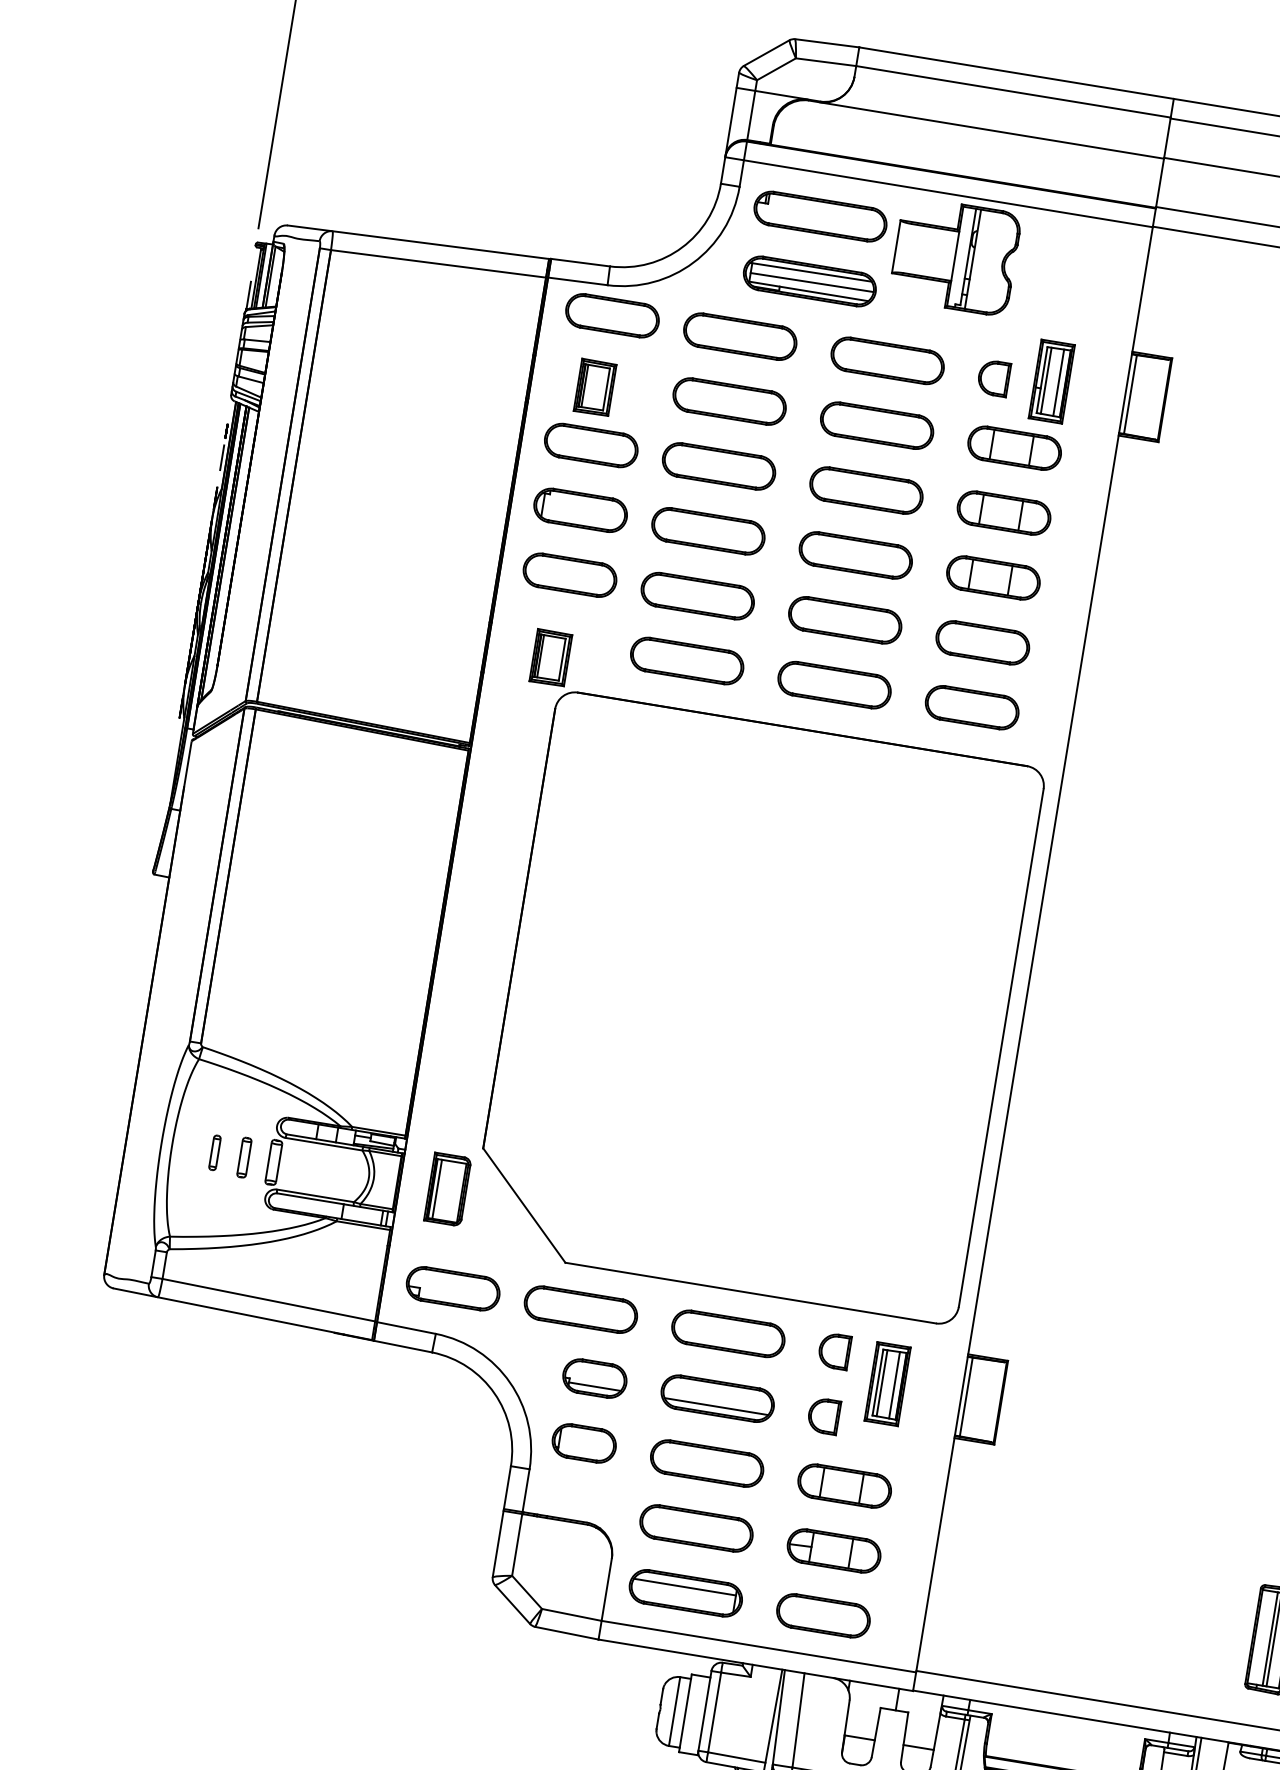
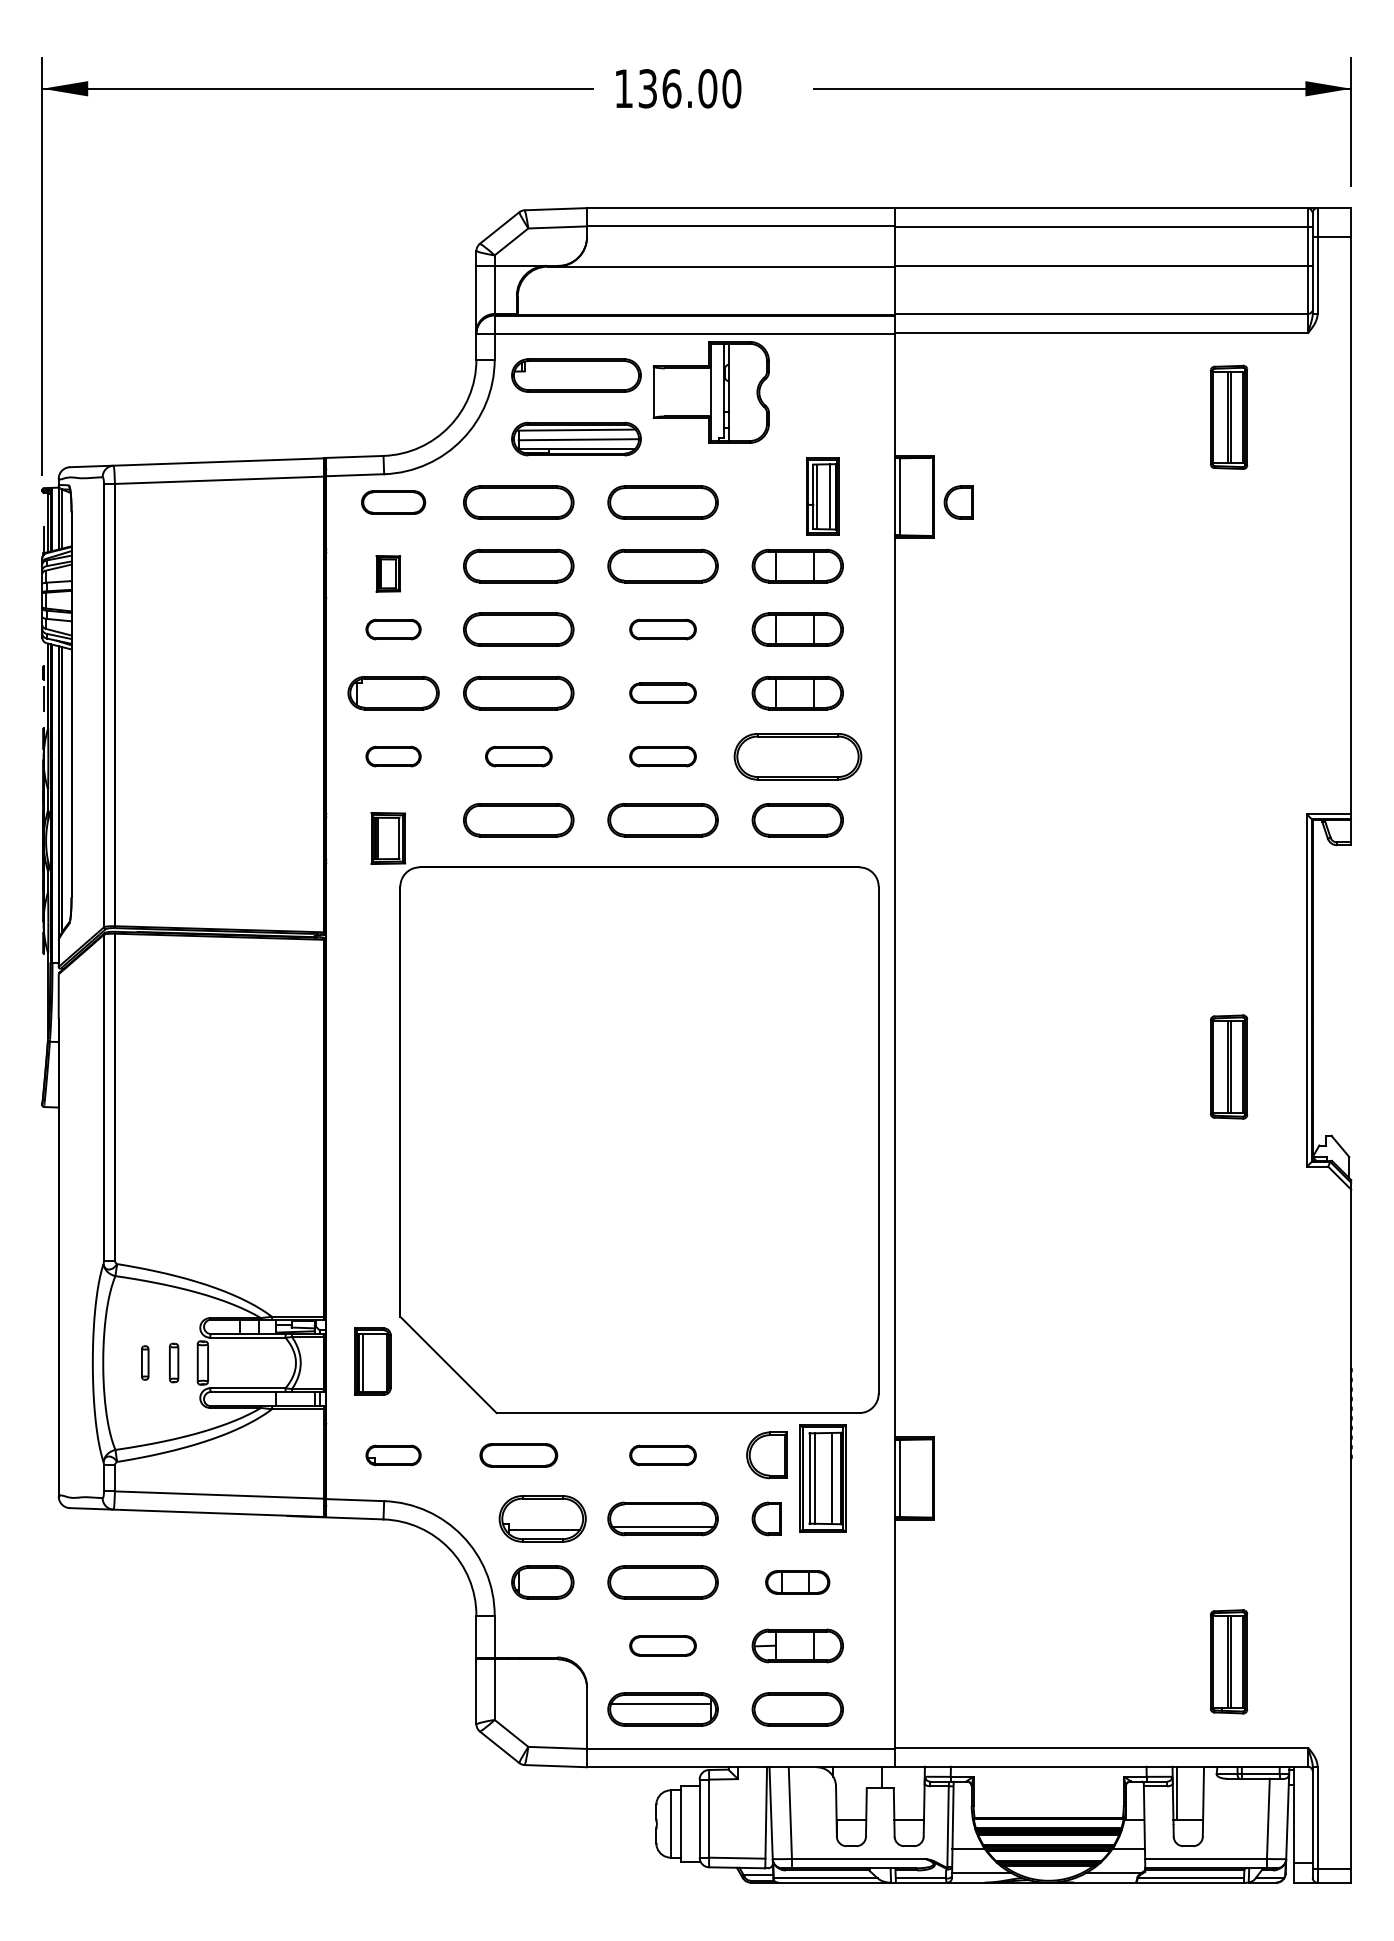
part: (612, 315) -> (393, 502), size x0.7
part: (993, 378) -> (958, 502), moved
part: (595, 387) -> (388, 573), size x0.7
part: (591, 445) -> (393, 629), size x0.6
part: (865, 490) -> (662, 629), size x0.6
part: (855, 555) -> (662, 693), size x0.6
part: (569, 575) -> (393, 756), size x0.6
part: (697, 595) -> (518, 756), size x0.6
part: (844, 620) -> (662, 756), size x0.6
part: (982, 642) -> (797, 756), size x1.4
part: (453, 1288) -> (393, 1455), size x0.6
part: (580, 1309) -> (518, 1455), size x0.7
part: (727, 1333) -> (662, 1455), size x0.6
part: (833, 1351) -> (766, 1455), size x1.4
part: (594, 1378) -> (542, 1518), size x1.4
part: (887, 1384) -> (822, 1478), size x1.4
part: (844, 1486) -> (797, 1582), size x0.7
part: (695, 1527) -> (662, 1645), size x0.6

